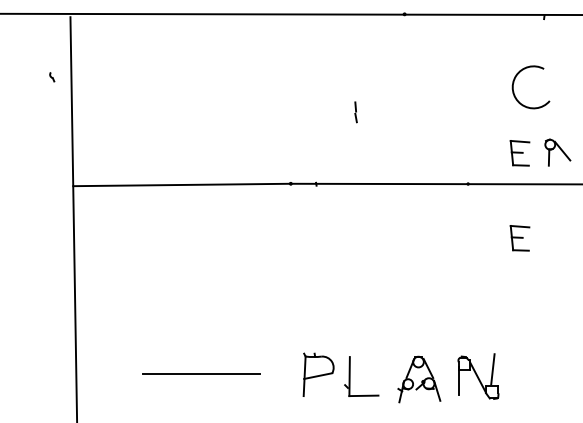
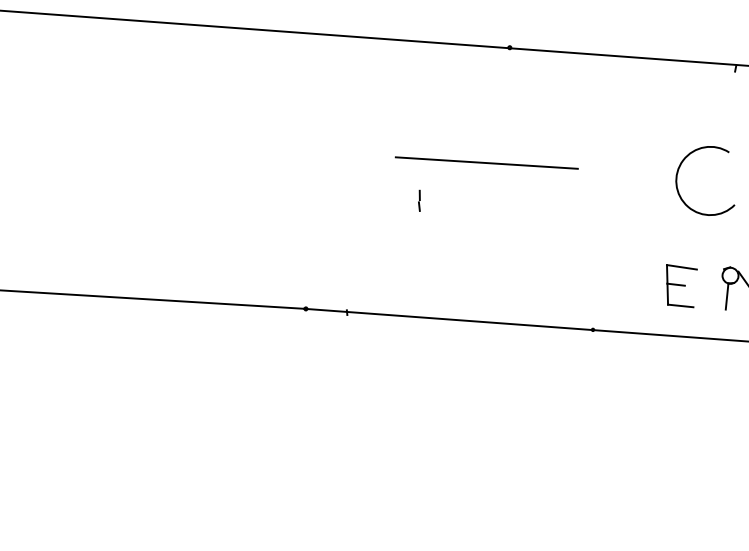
line: (395, 85) -> (486, 161), added
part: (355, 112) -> (418, 200), size x0.62
part: (519, 238) -> (669, 424), removed

